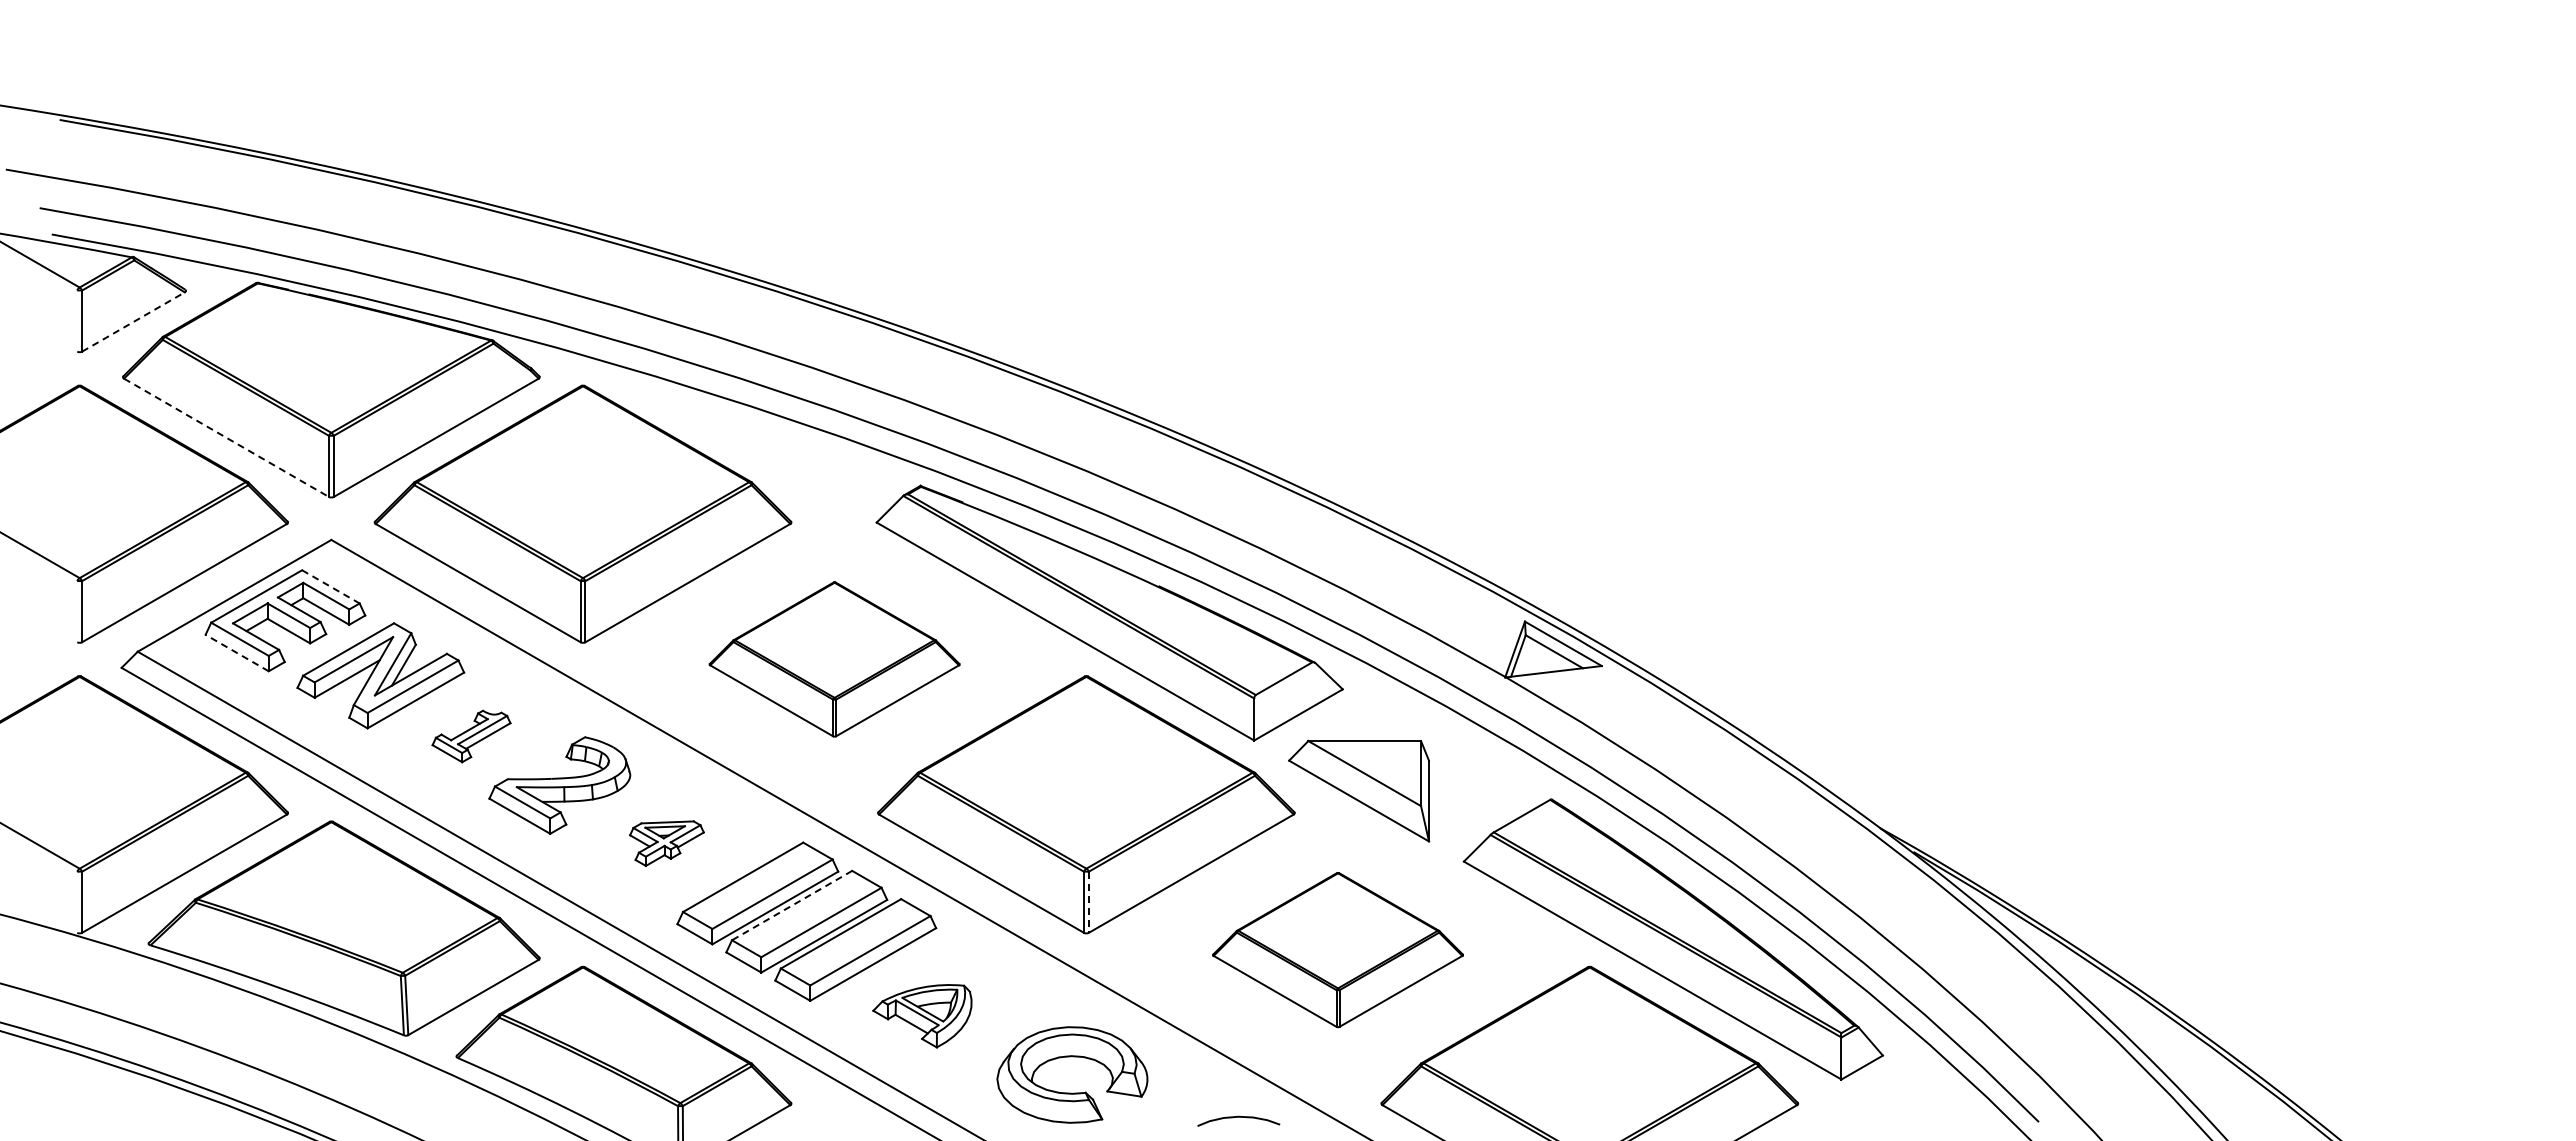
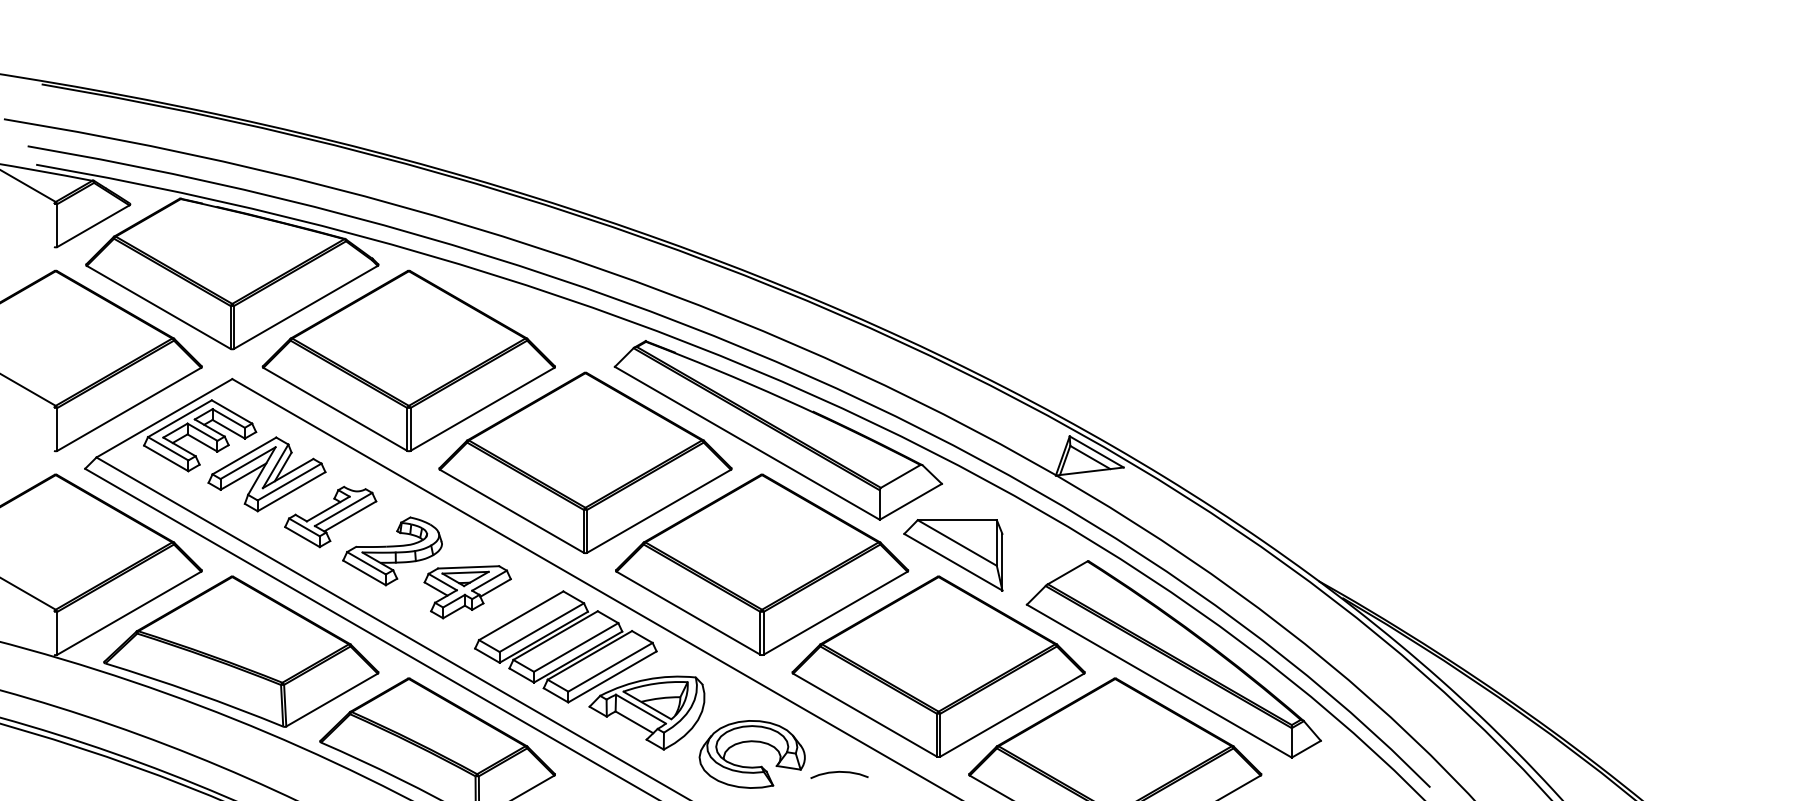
line: (133, 321) -> (93, 225), dashed -> solid
line: (226, 438) -> (158, 307), dashed -> solid
line: (331, 587) -> (232, 412), dashed -> solid
line: (236, 652) -> (165, 458), dashed -> solid
part: (834, 659) -> (585, 462), size x1.67
part: (471, 736) -> (330, 516), size x1.67
part: (666, 843) -> (467, 592), size x1.67
line: (1088, 902) -> (763, 633), dashed -> solid
line: (791, 905) -> (555, 635), dashed -> solid
part: (1337, 949) -> (938, 666), size x1.67
part: (922, 1016) -> (647, 713), size x1.67
curve: (1238, 1117) -> (839, 772), moved

